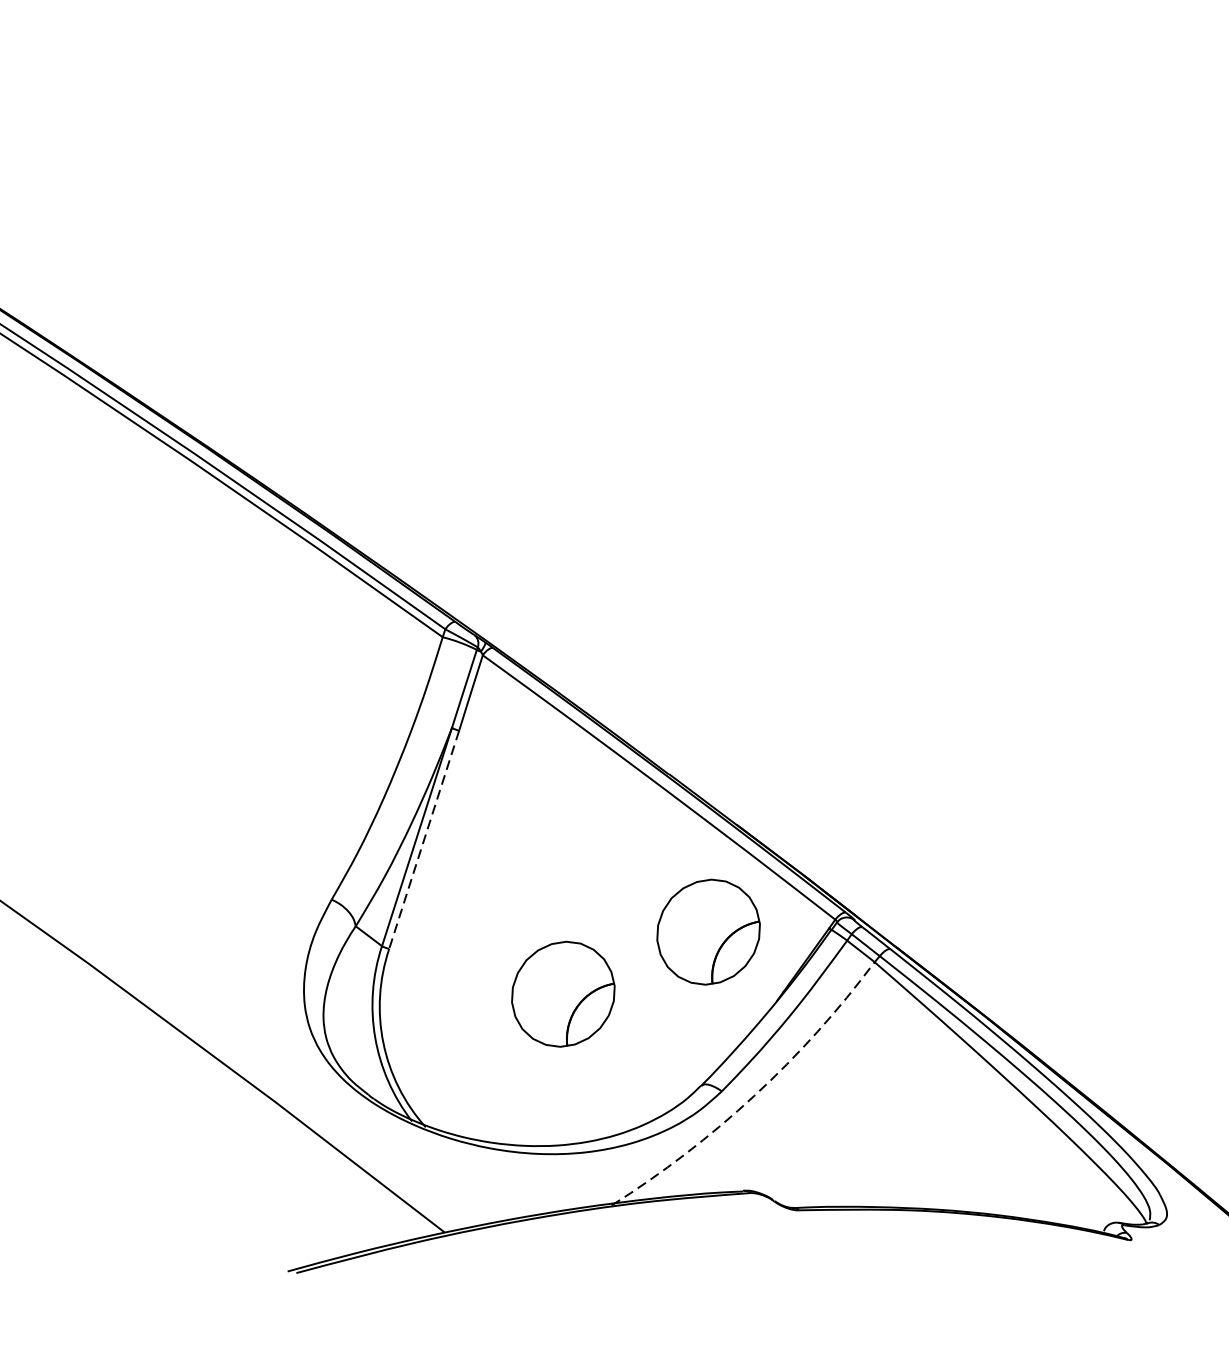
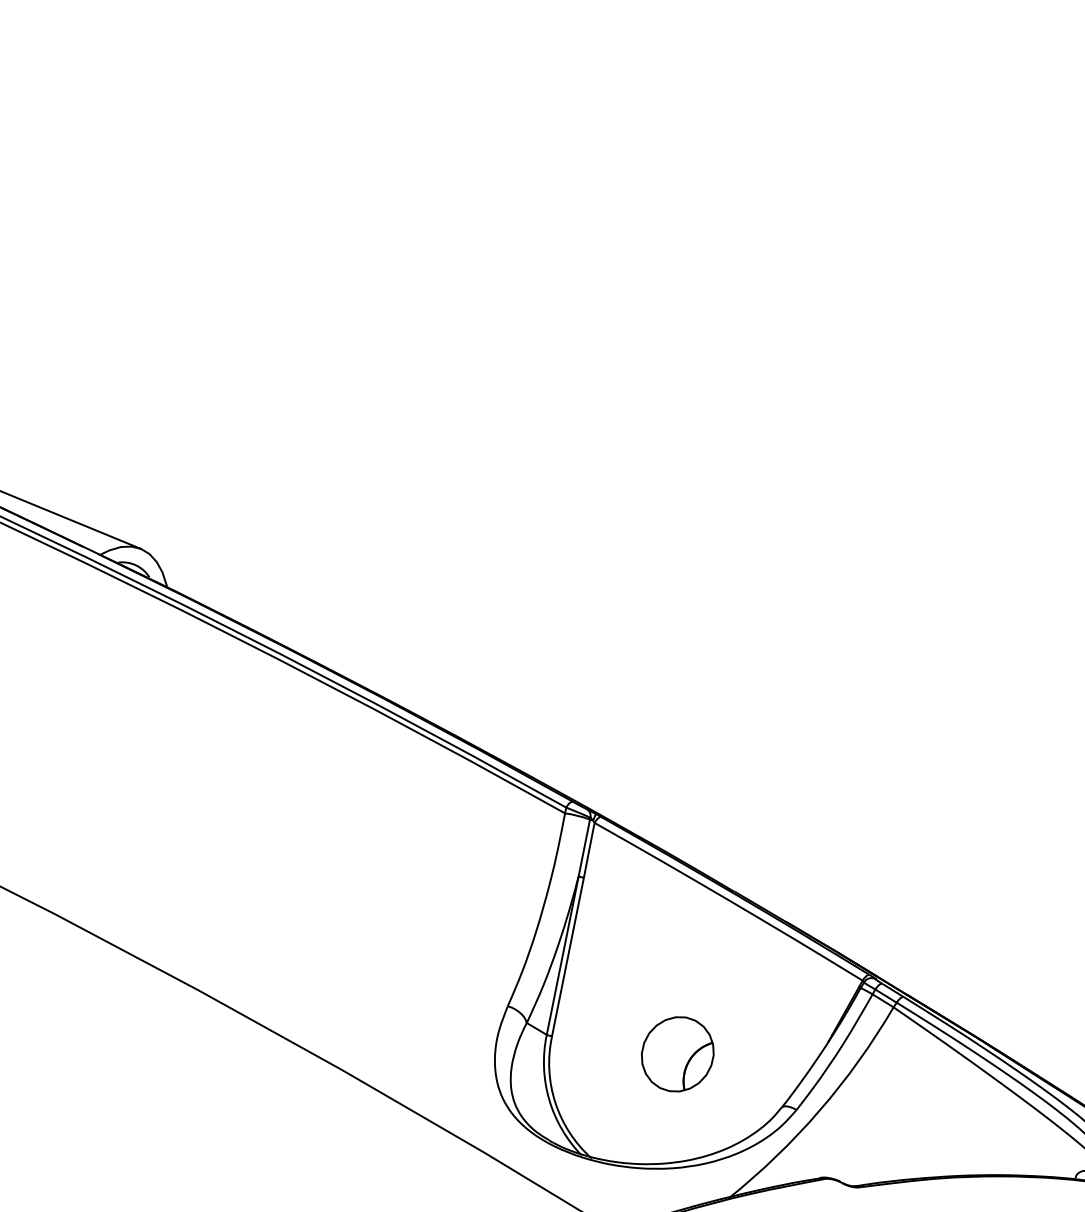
line: (424, 839) -> (568, 956), dashed -> solid
part: (708, 932) -> (774, 999), removed
arc: (754, 1095) -> (819, 1110), dashed -> solid

